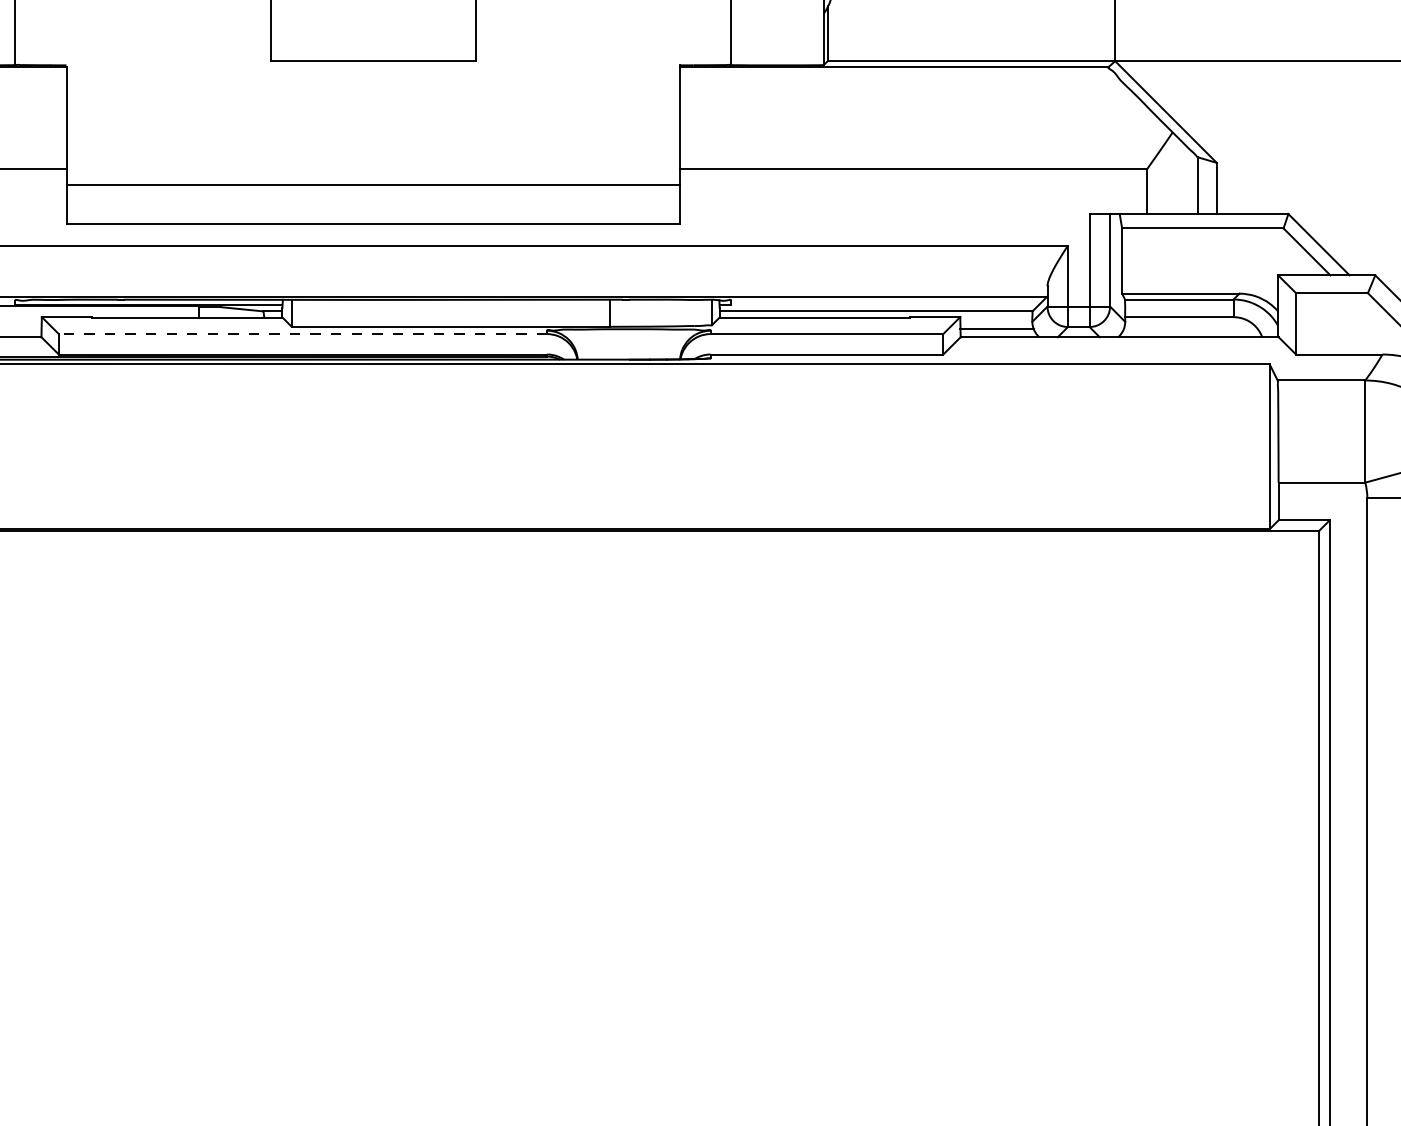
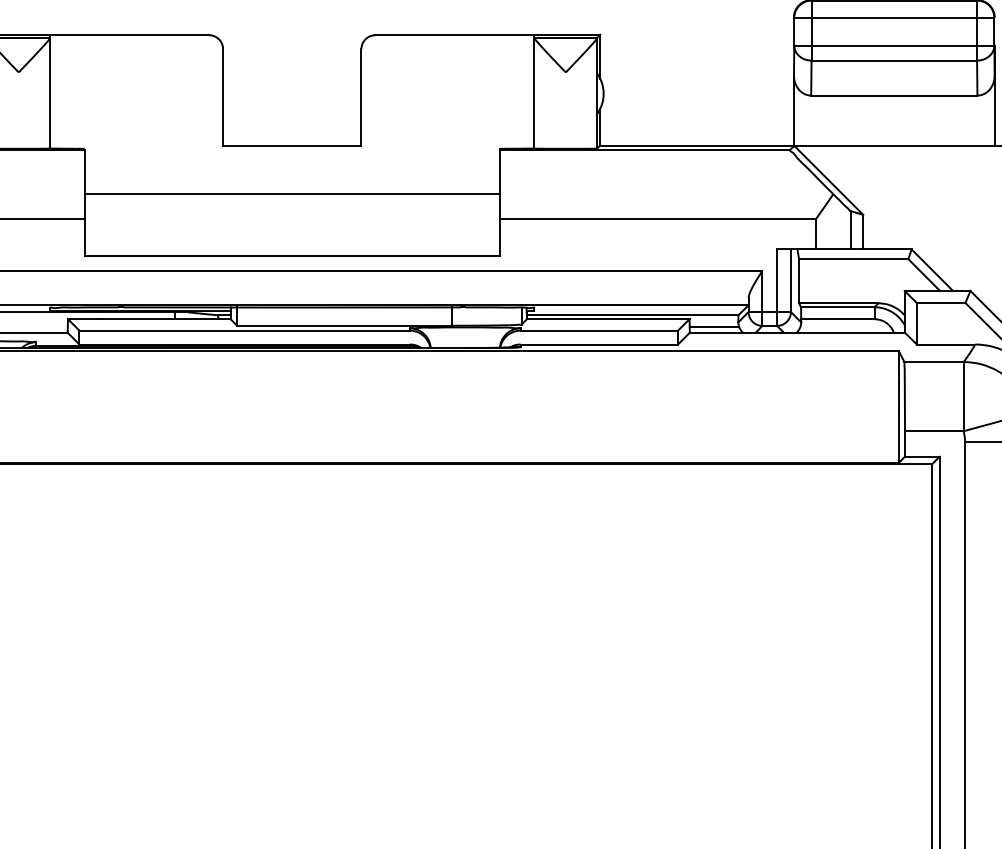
line: (372, 186) -> (291, 194), moved
line: (302, 333) -> (244, 330), dashed -> solid

